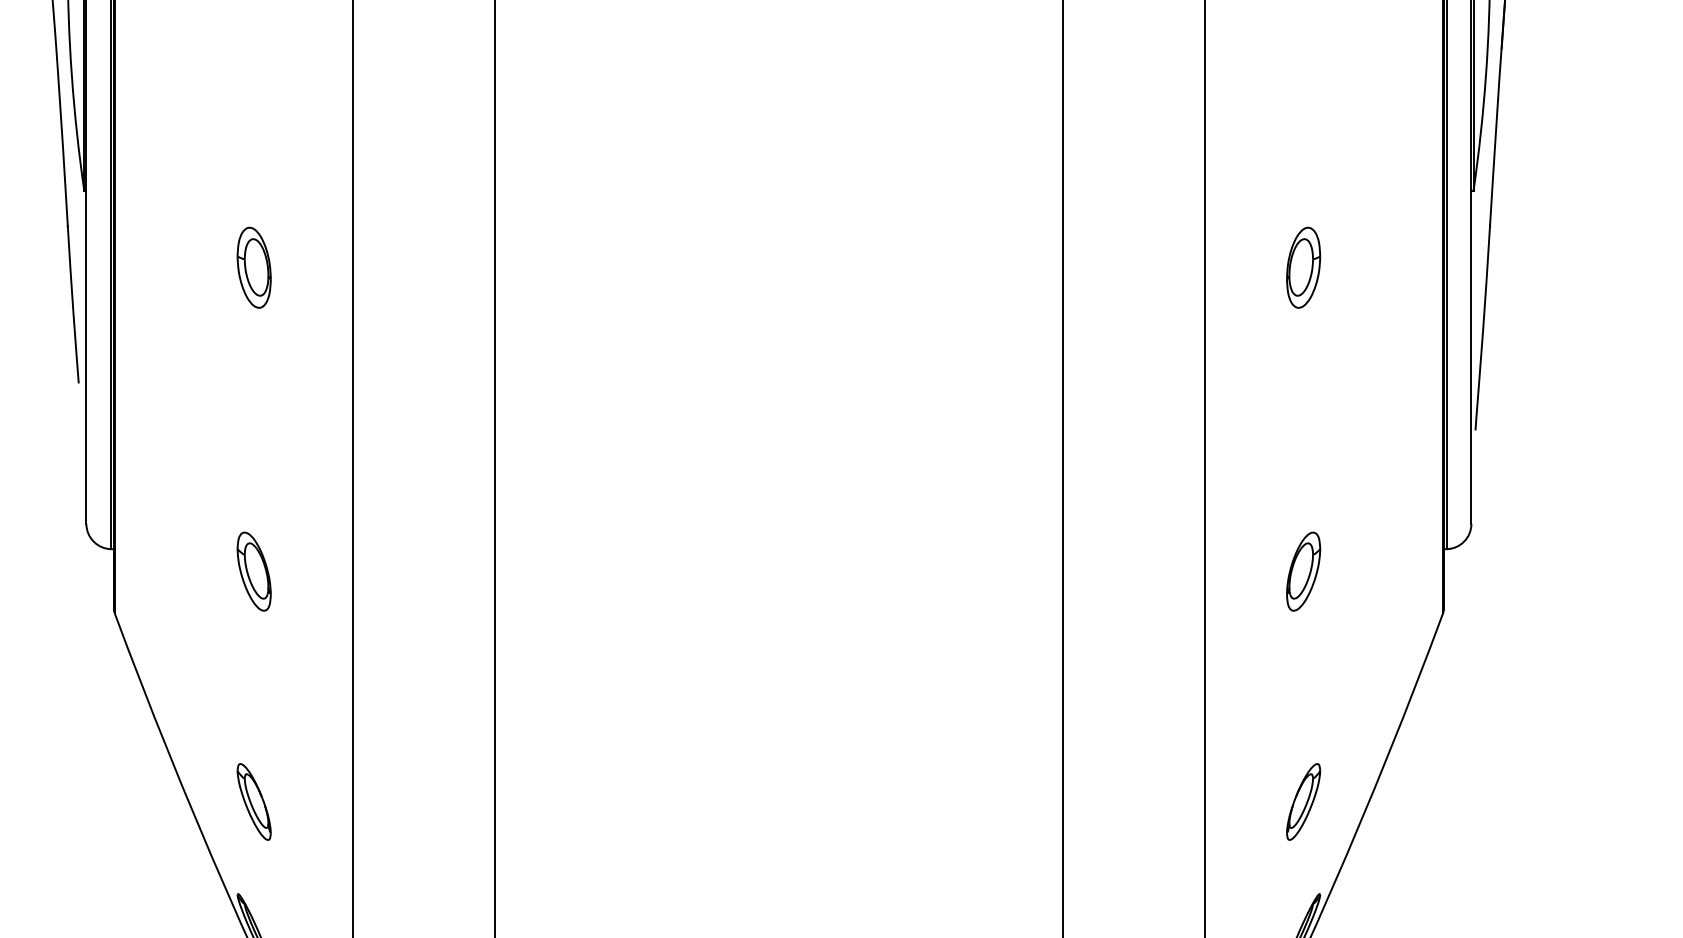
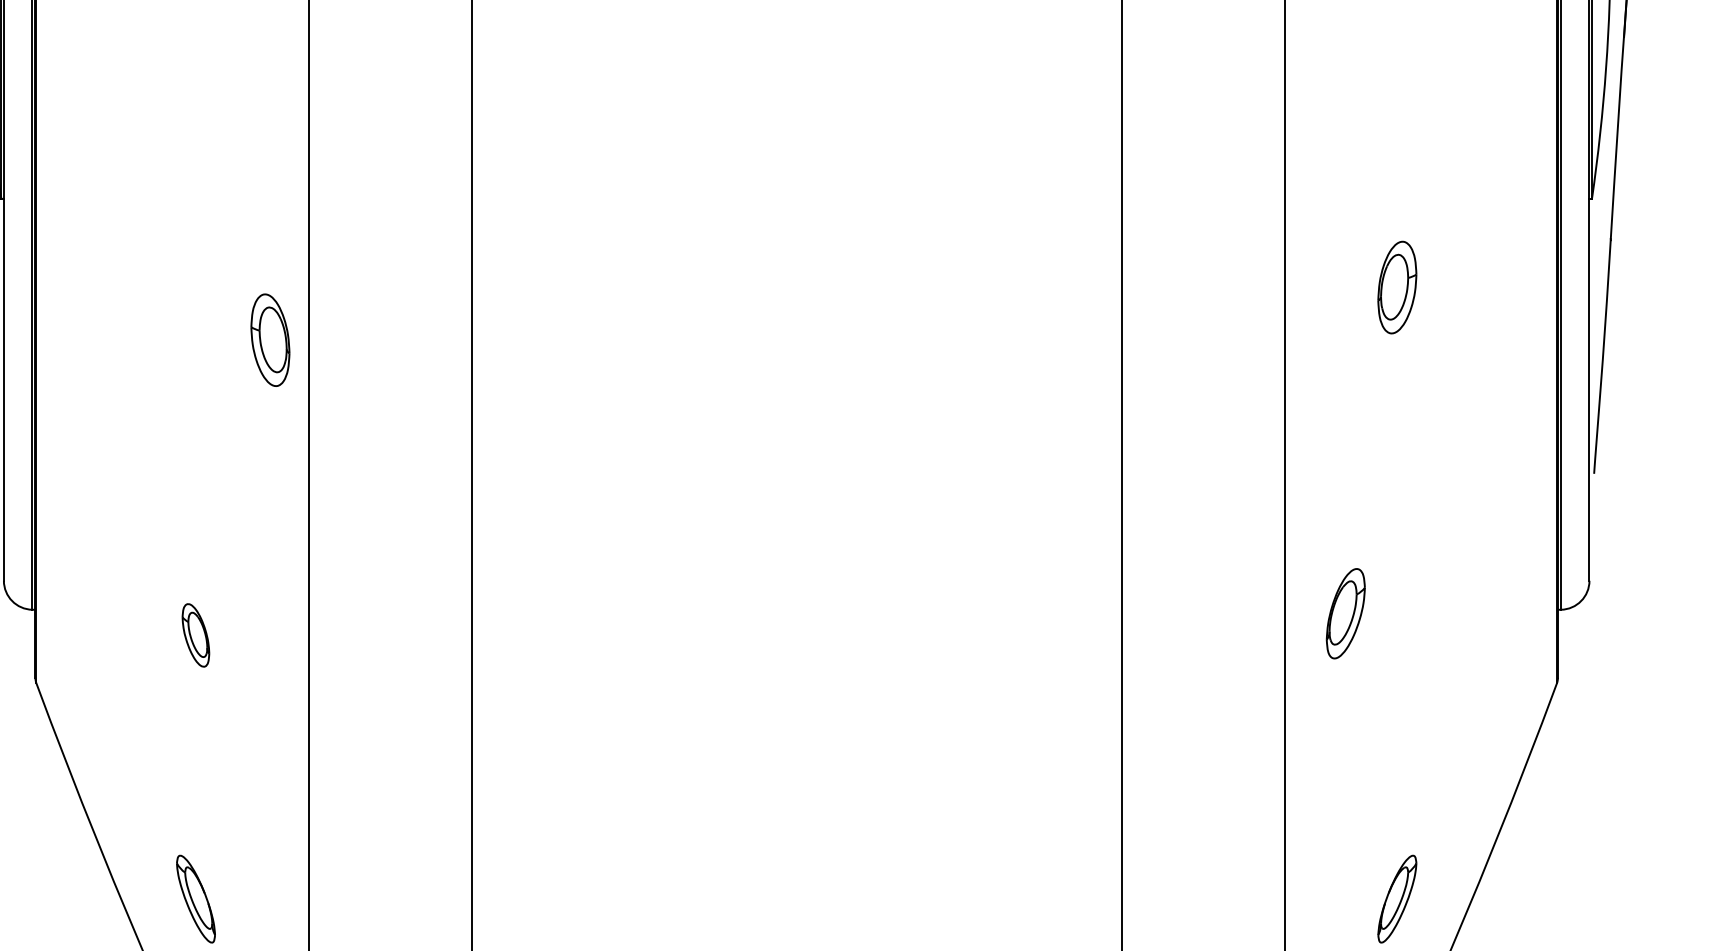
part: (253, 267) -> (269, 339), moved
part: (253, 571) -> (195, 635), size x0.7
part: (1303, 571) -> (1345, 613), moved

